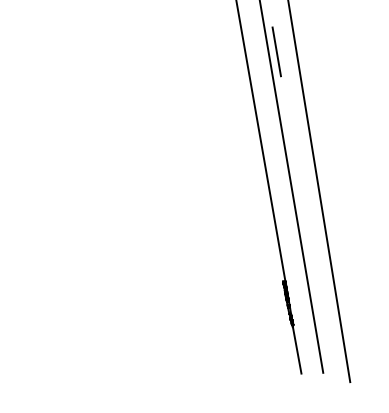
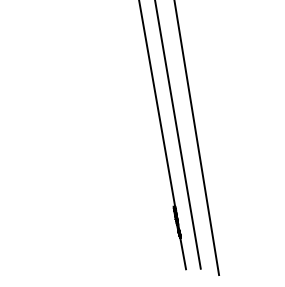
line: (277, 51) -> (169, 51), removed

